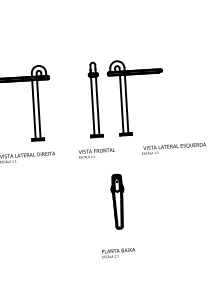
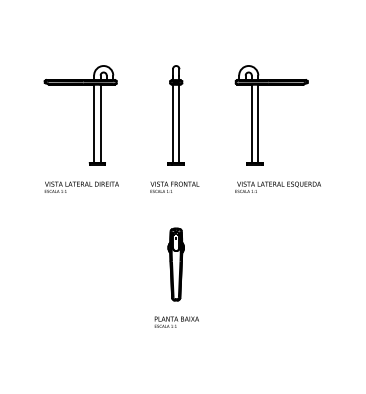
part: (126, 97) -> (258, 115), moved
part: (117, 201) -> (175, 264), moved
text: (118, 252) -> (176, 321), moved

